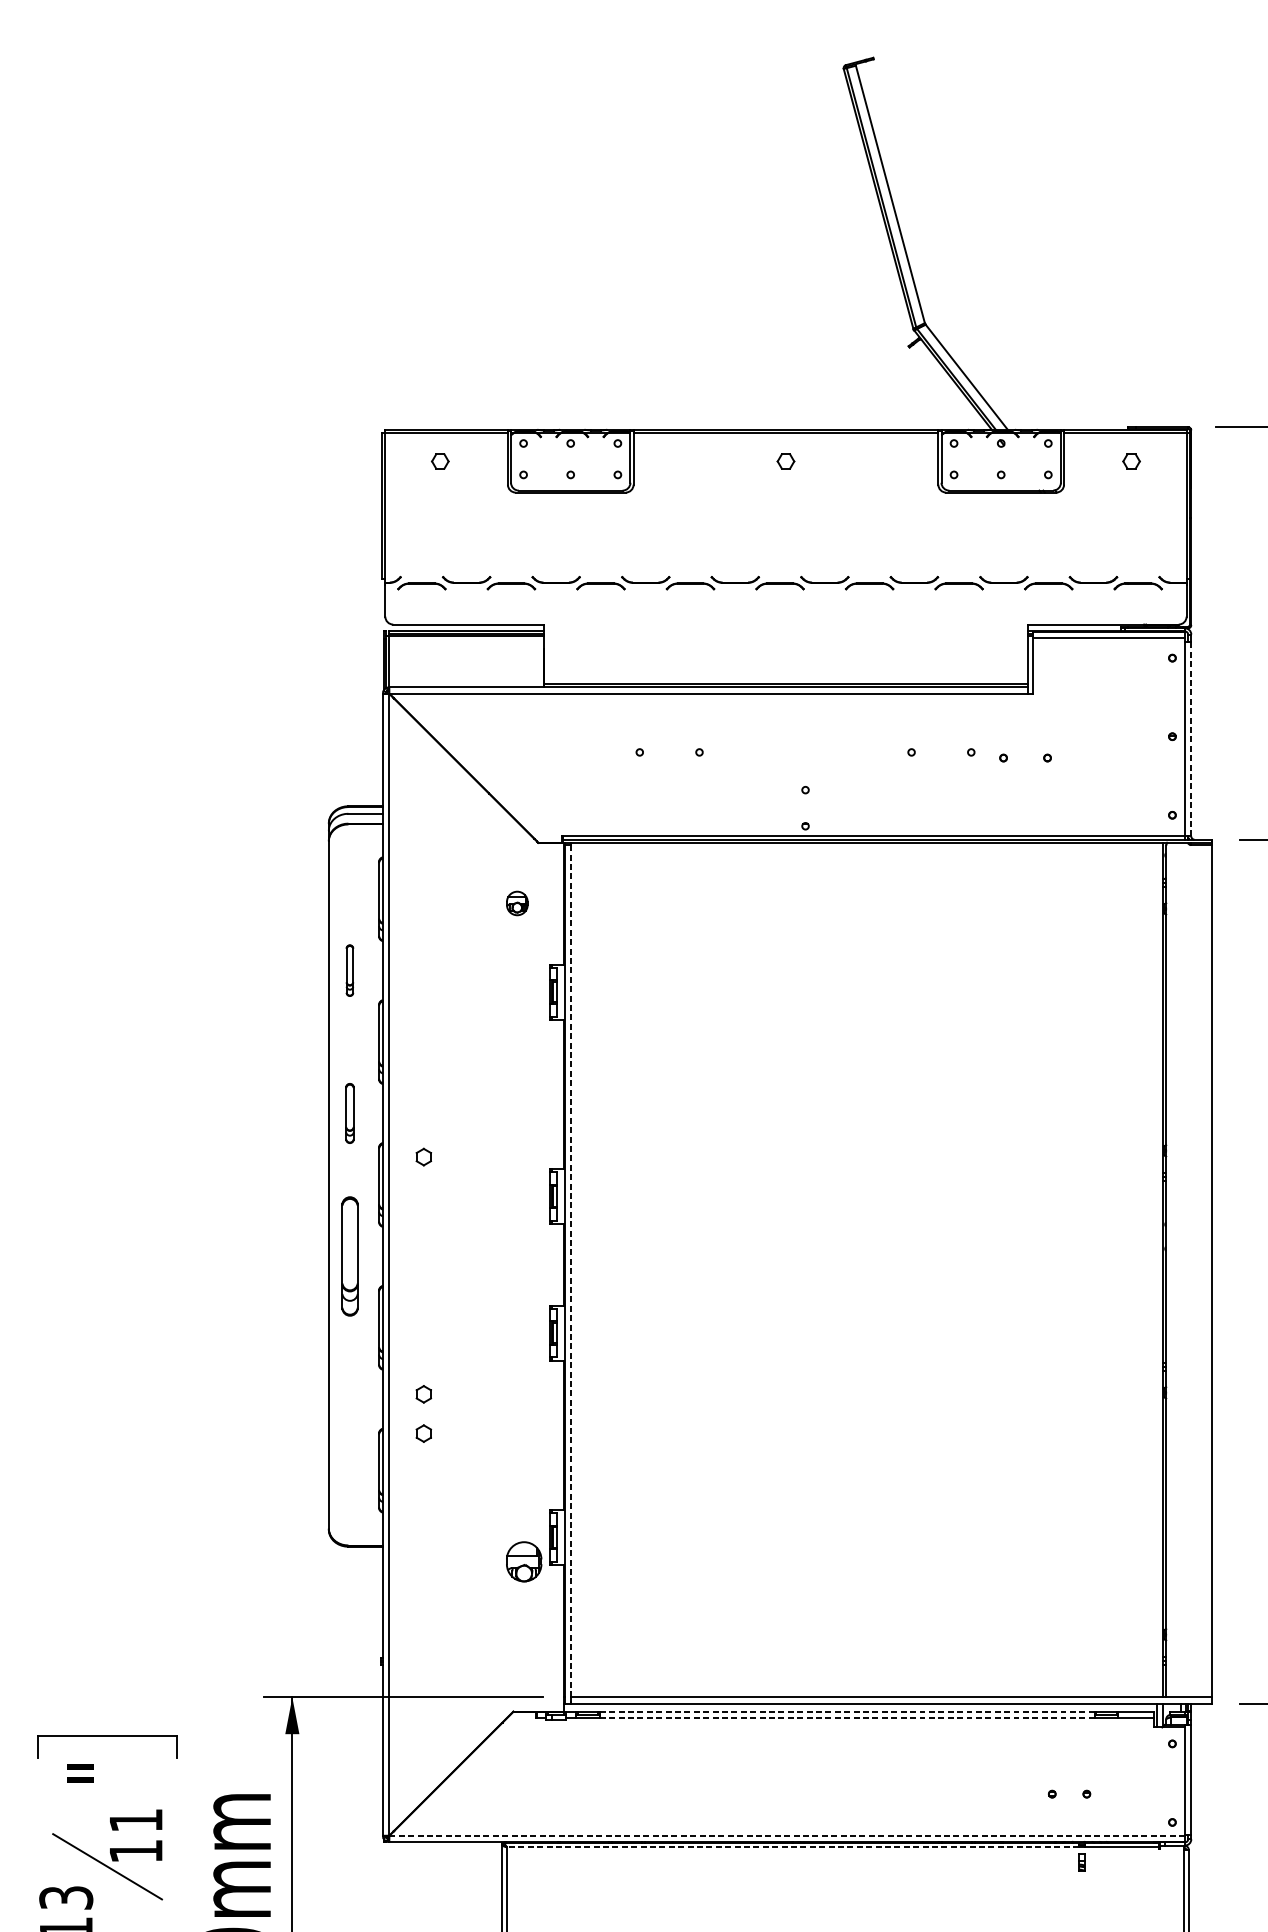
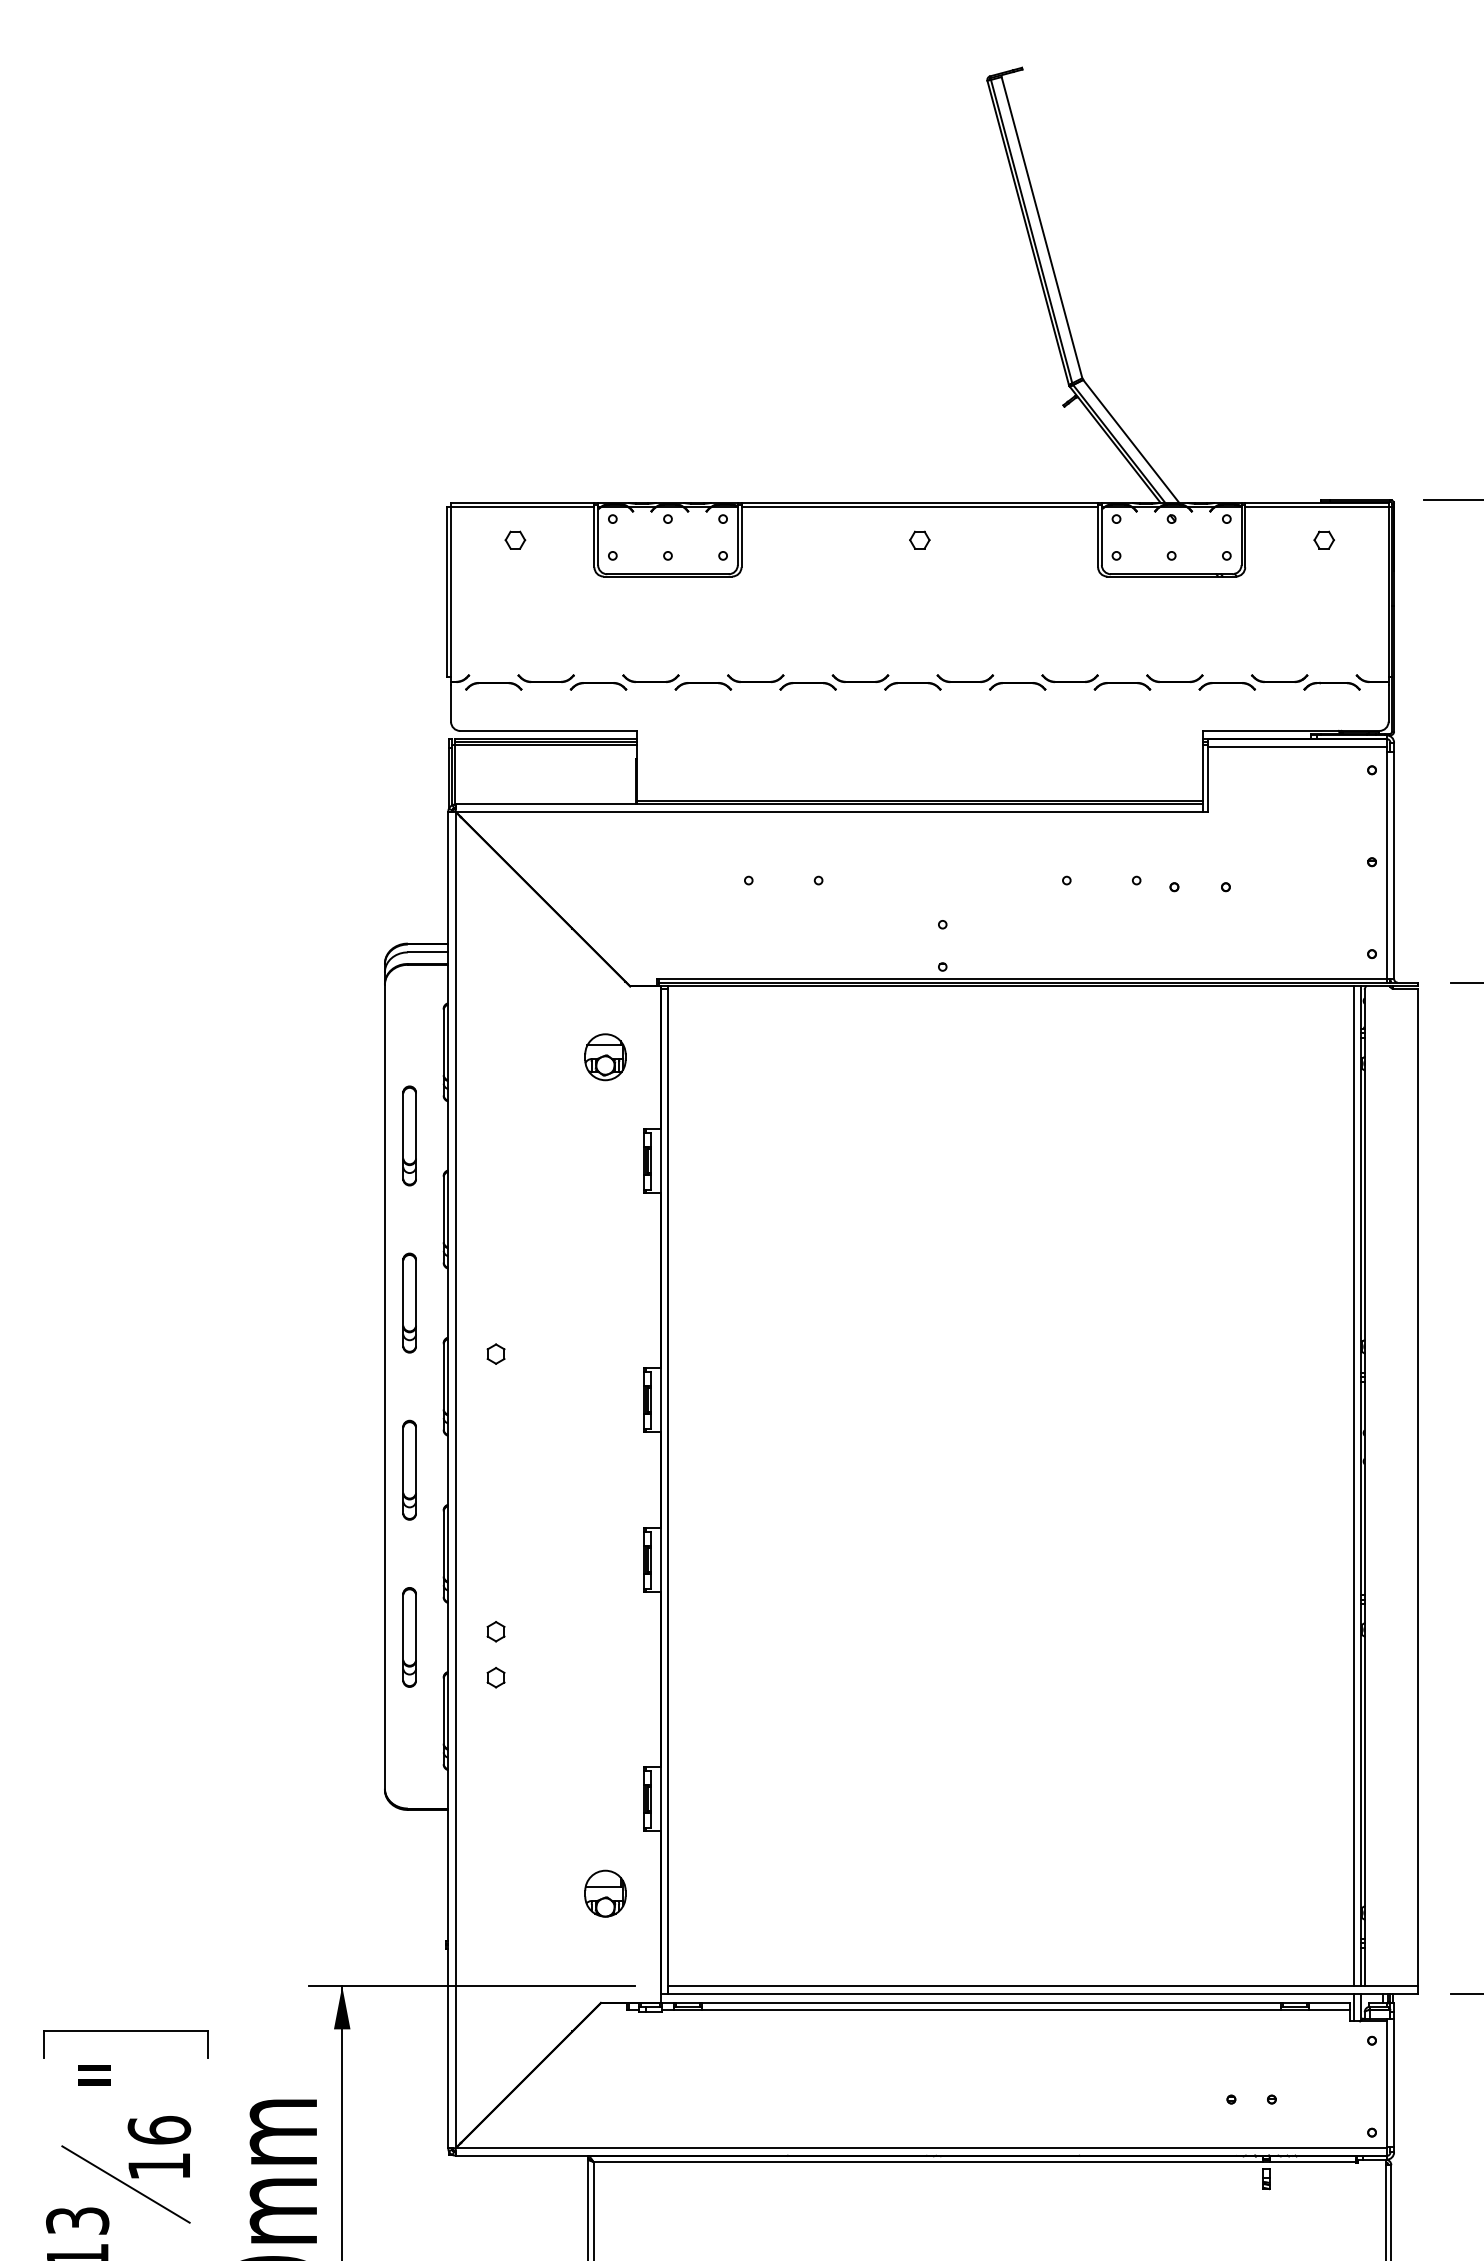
line: (1191, 739) -> (1394, 865), dashed -> solid
part: (517, 903) -> (605, 1057), size x1.67
part: (349, 970) -> (409, 1135), size x1.67
part: (349, 1112) -> (409, 1302), size x1.43
part: (349, 1255) -> (409, 1469), size x0.71
line: (1156, 1270) -> (1353, 1486), added
line: (571, 1274) -> (668, 1491), dashed -> solid
part: (349, 1399) -> (409, 1637), added
part: (524, 1561) -> (605, 1893), moved
line: (847, 1712) -> (991, 2003), dashed -> solid
line: (847, 1718) -> (991, 2010), dashed -> solid
text: (136, 1820) -> (159, 2130), 11 -> 16
line: (786, 1835) -> (920, 2148), dashed -> solid
line: (793, 1847) -> (928, 2161), dashed -> solid

